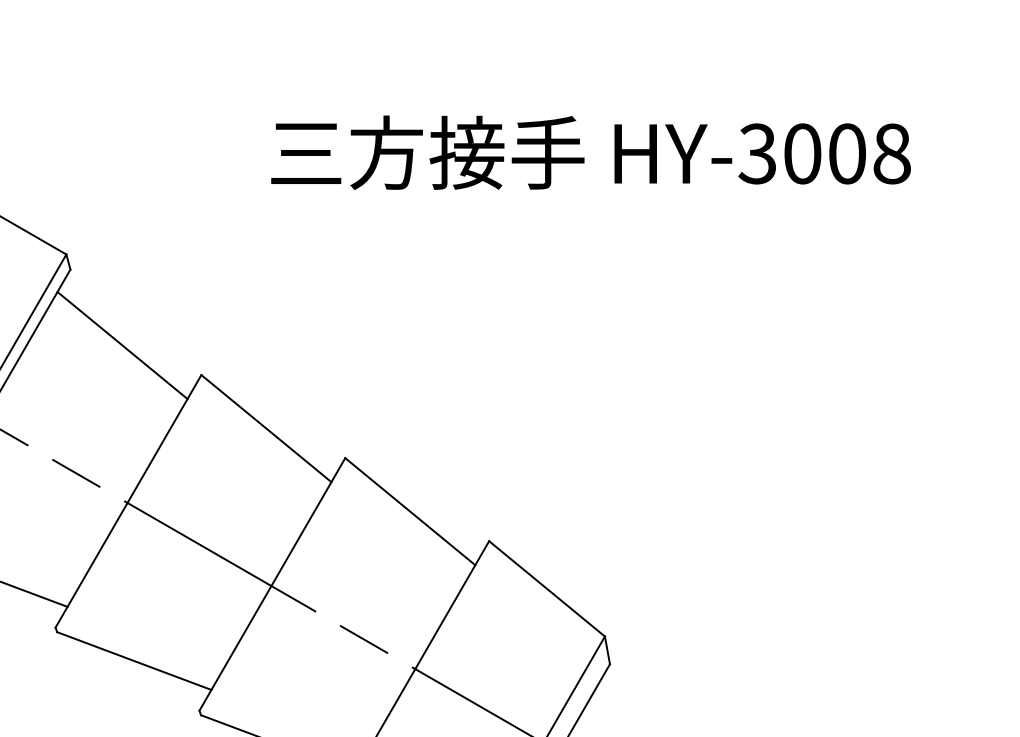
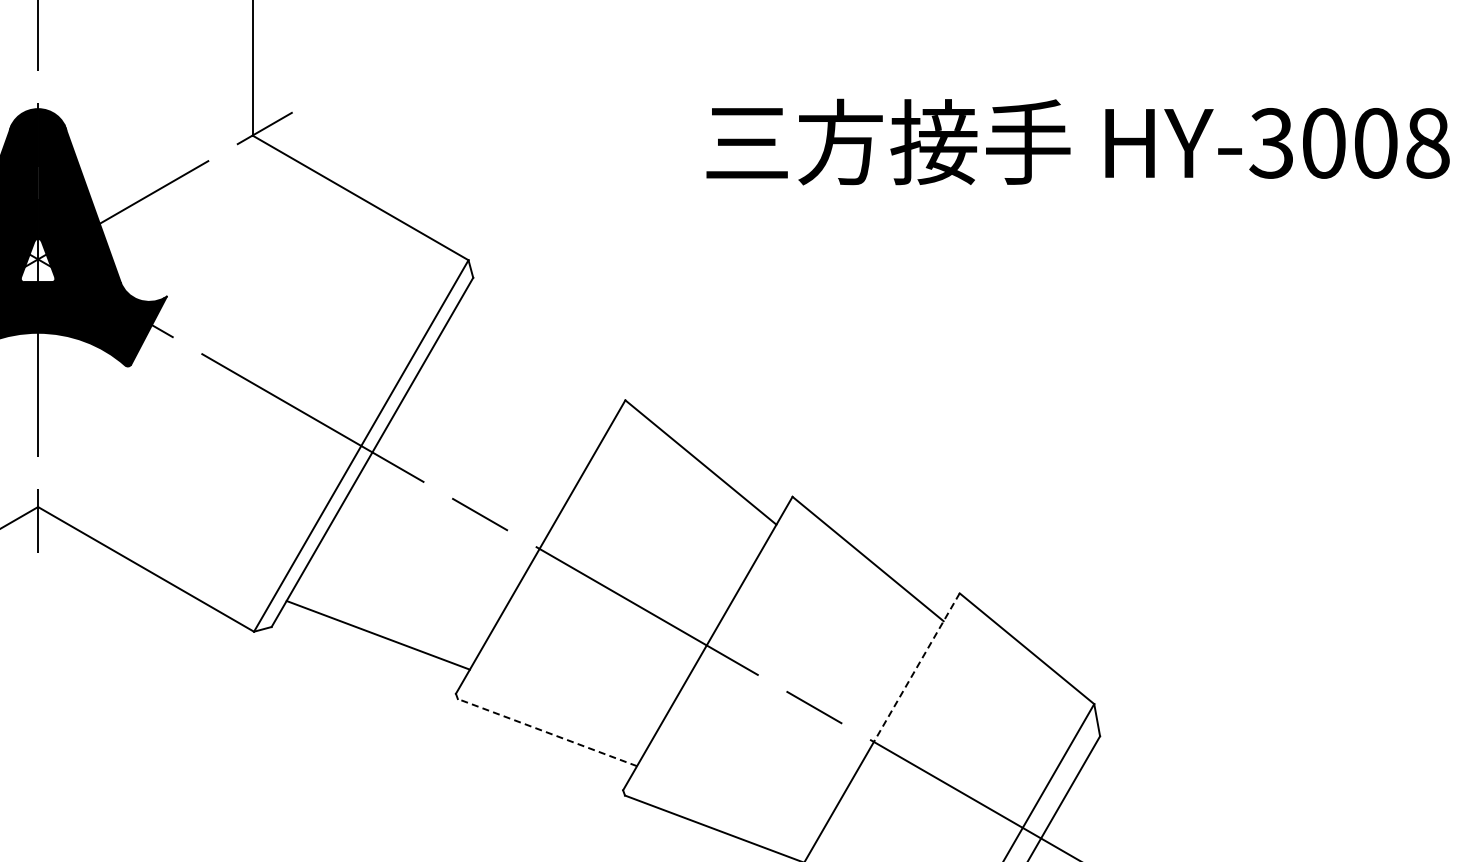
line: (122, 345) -> (533, 365), removed
line: (451, 605) -> (916, 667), solid -> dashed
line: (134, 660) -> (547, 732), solid -> dashed

